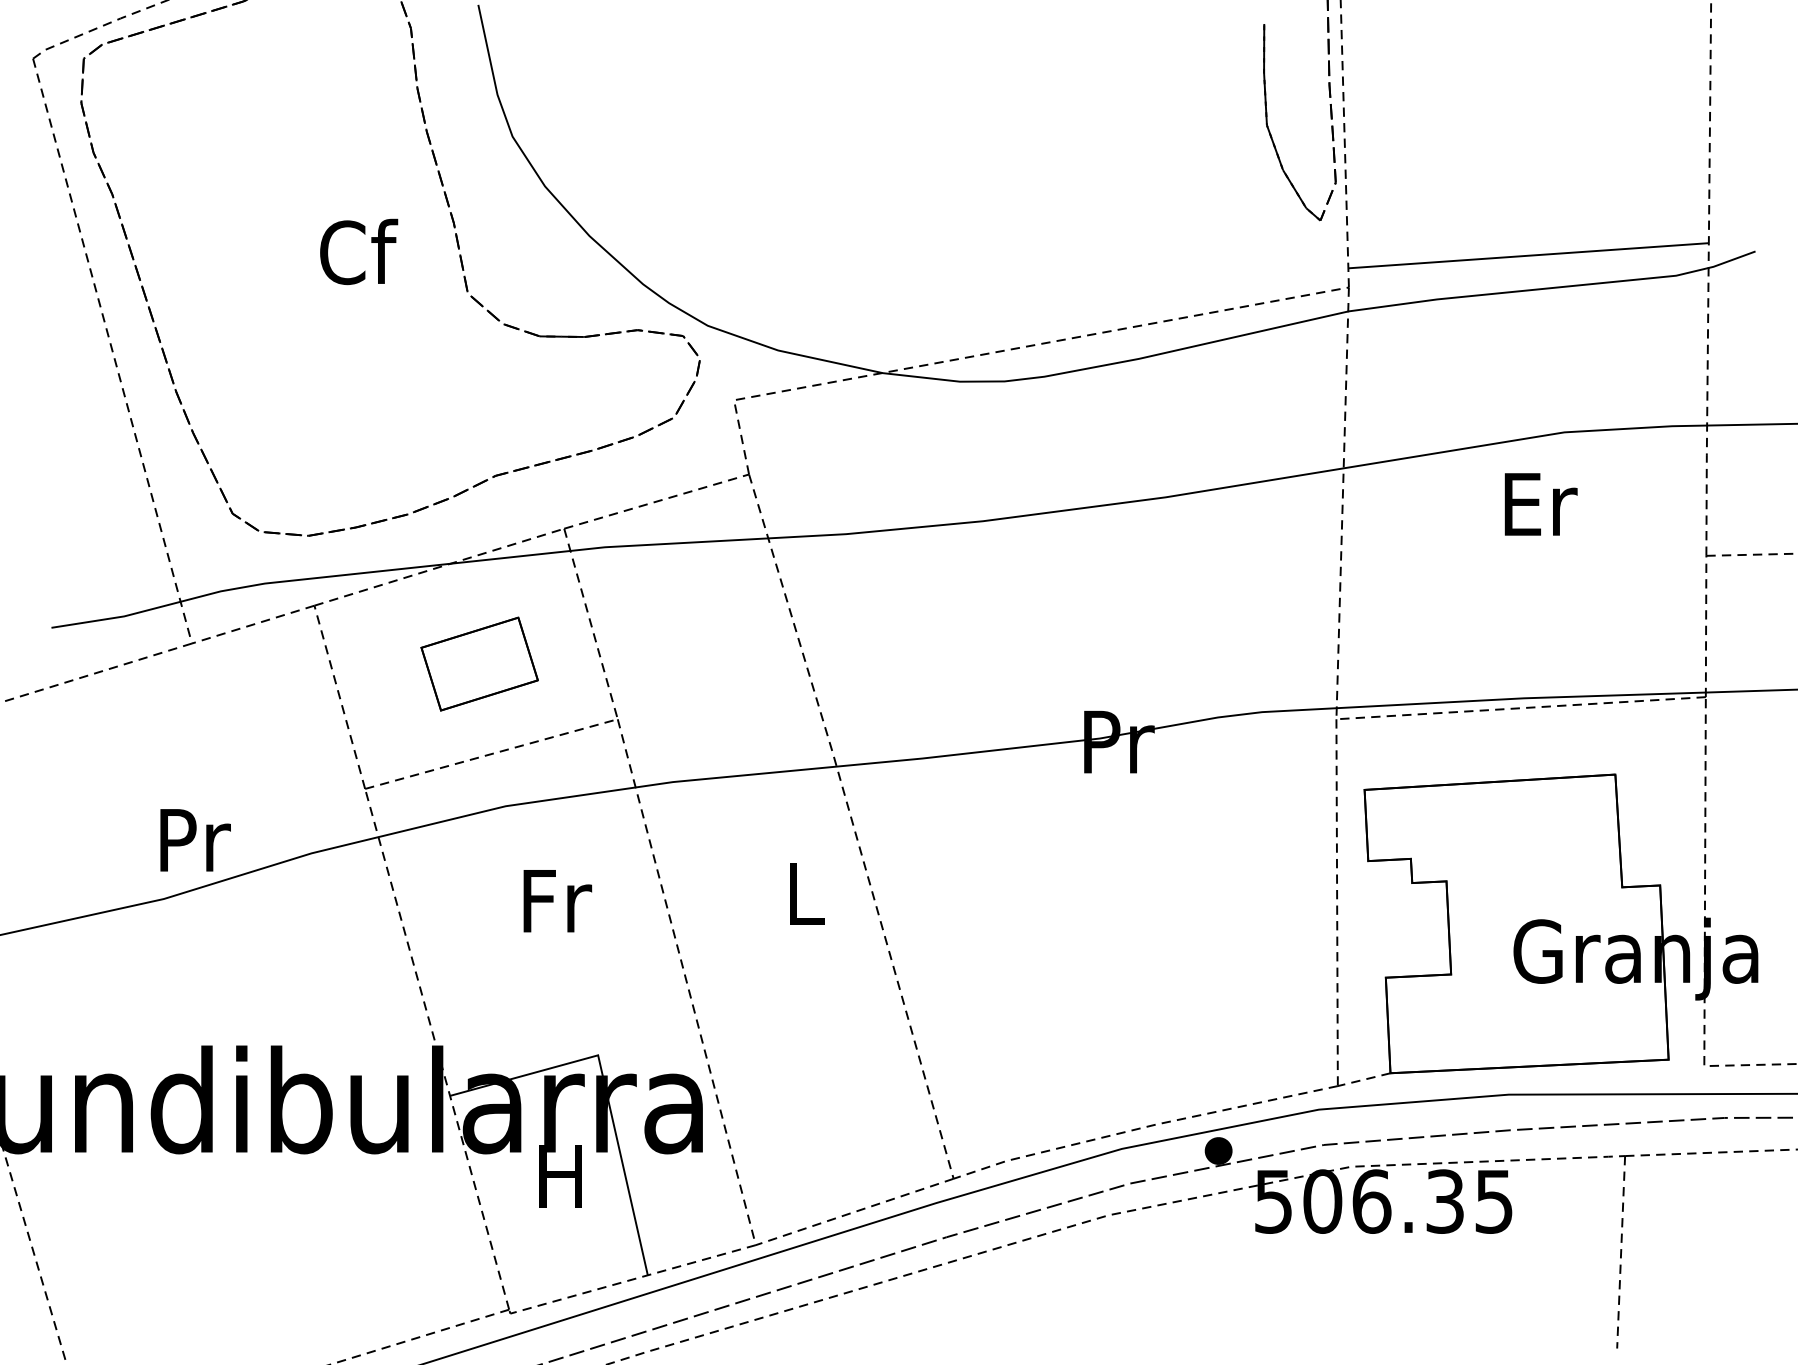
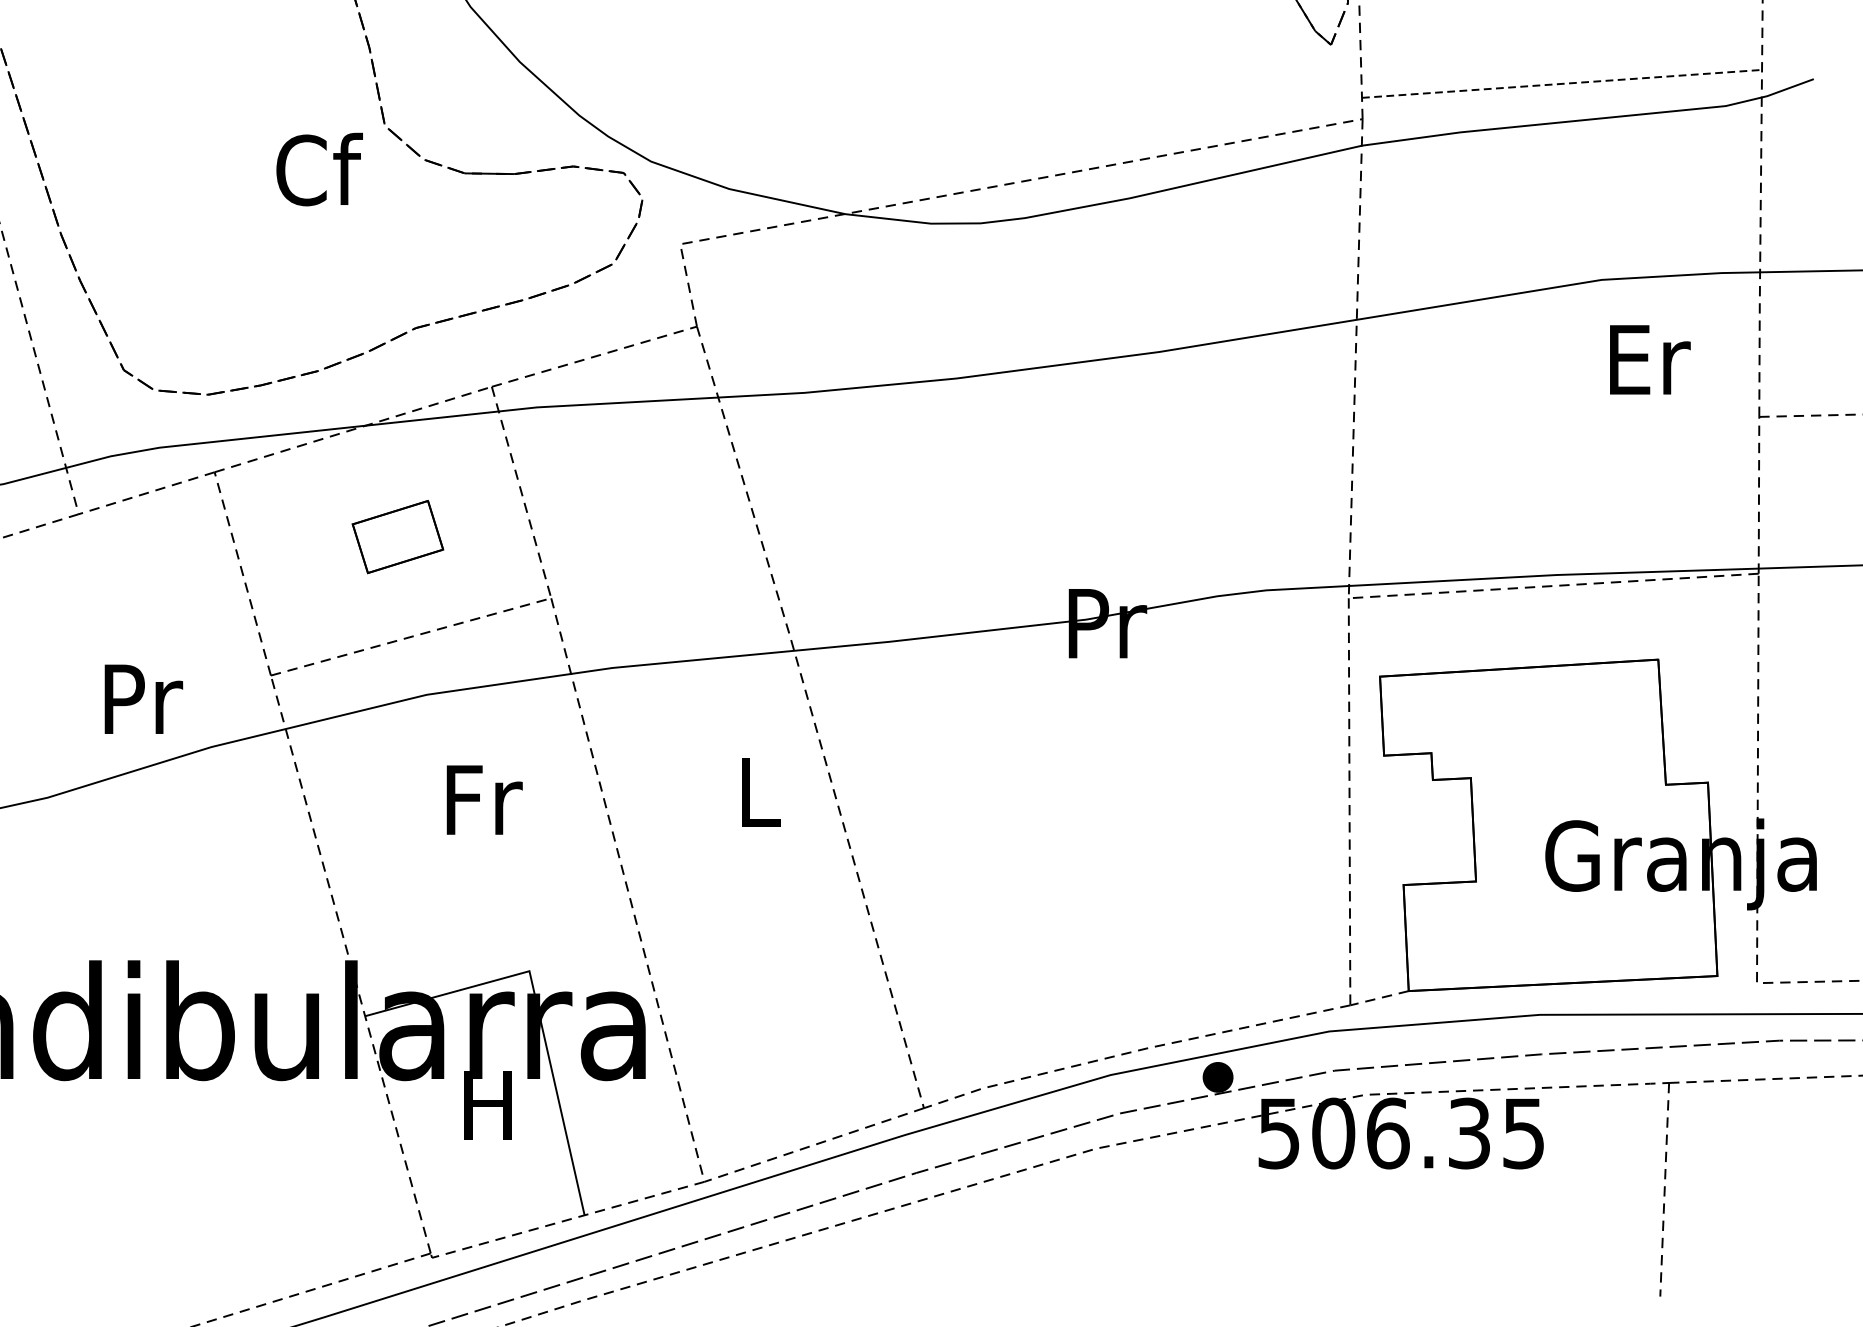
text: (359, 251) -> (320, 169), moved
line: (1528, 255) -> (1561, 83), solid -> dashed
text: (1540, 504) -> (1649, 359), moved
part: (479, 663) -> (397, 536), size x0.7
text: (195, 840) -> (143, 699), moved

